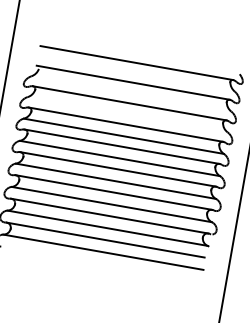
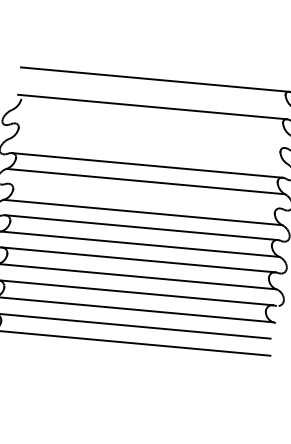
line: (129, 103) -> (149, 135), removed
line: (121, 146) -> (143, 195), removed

